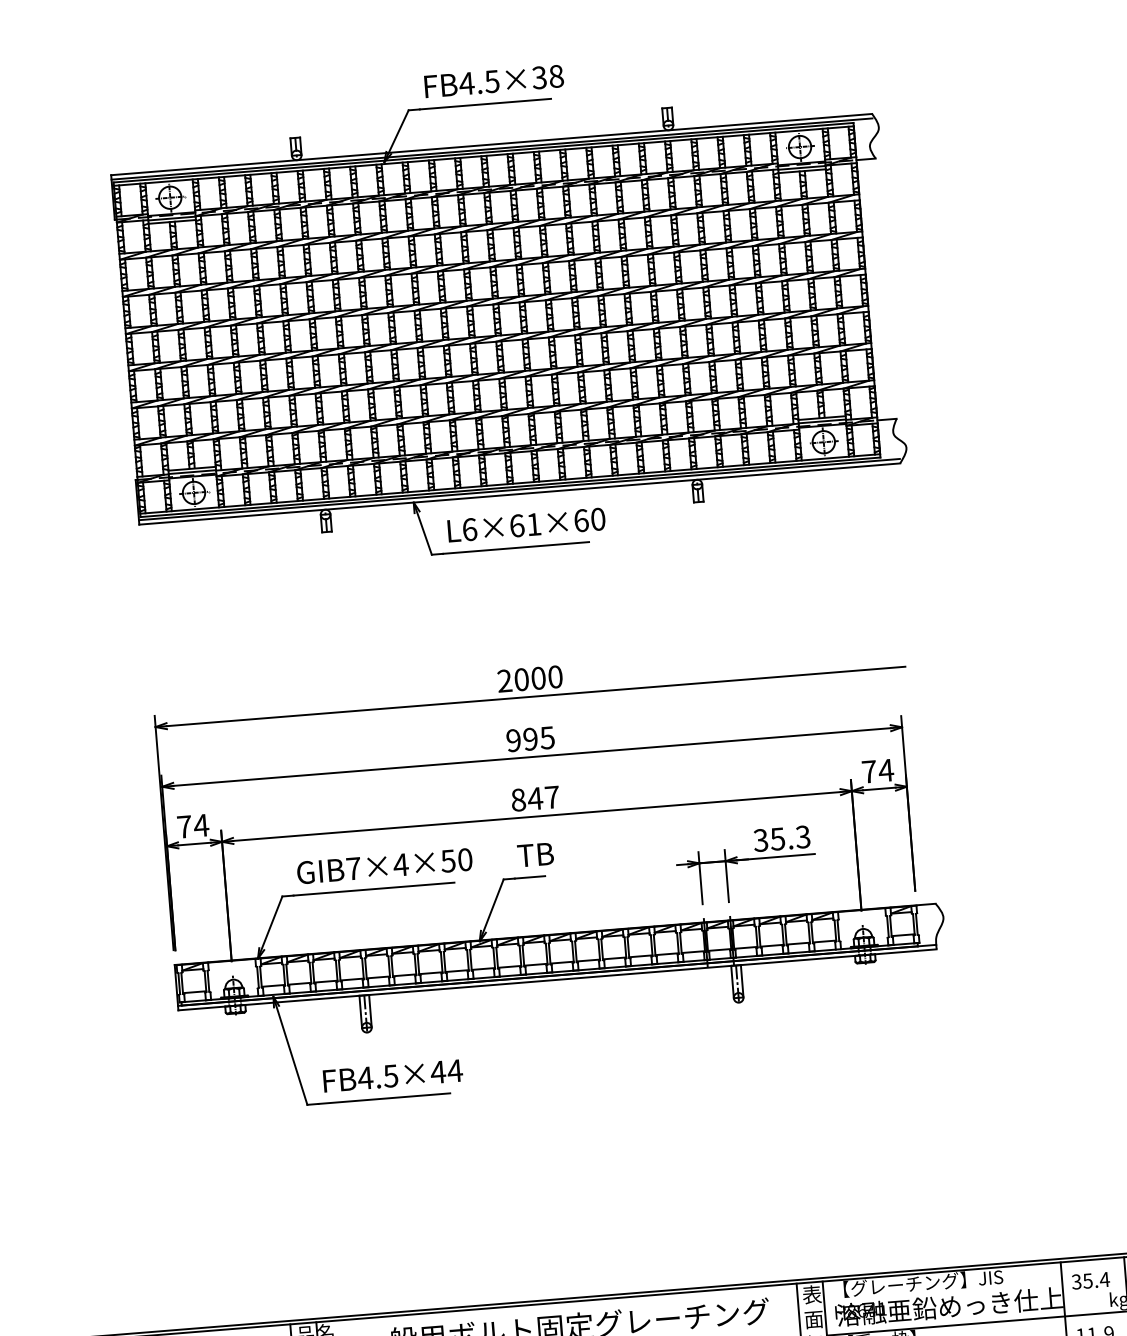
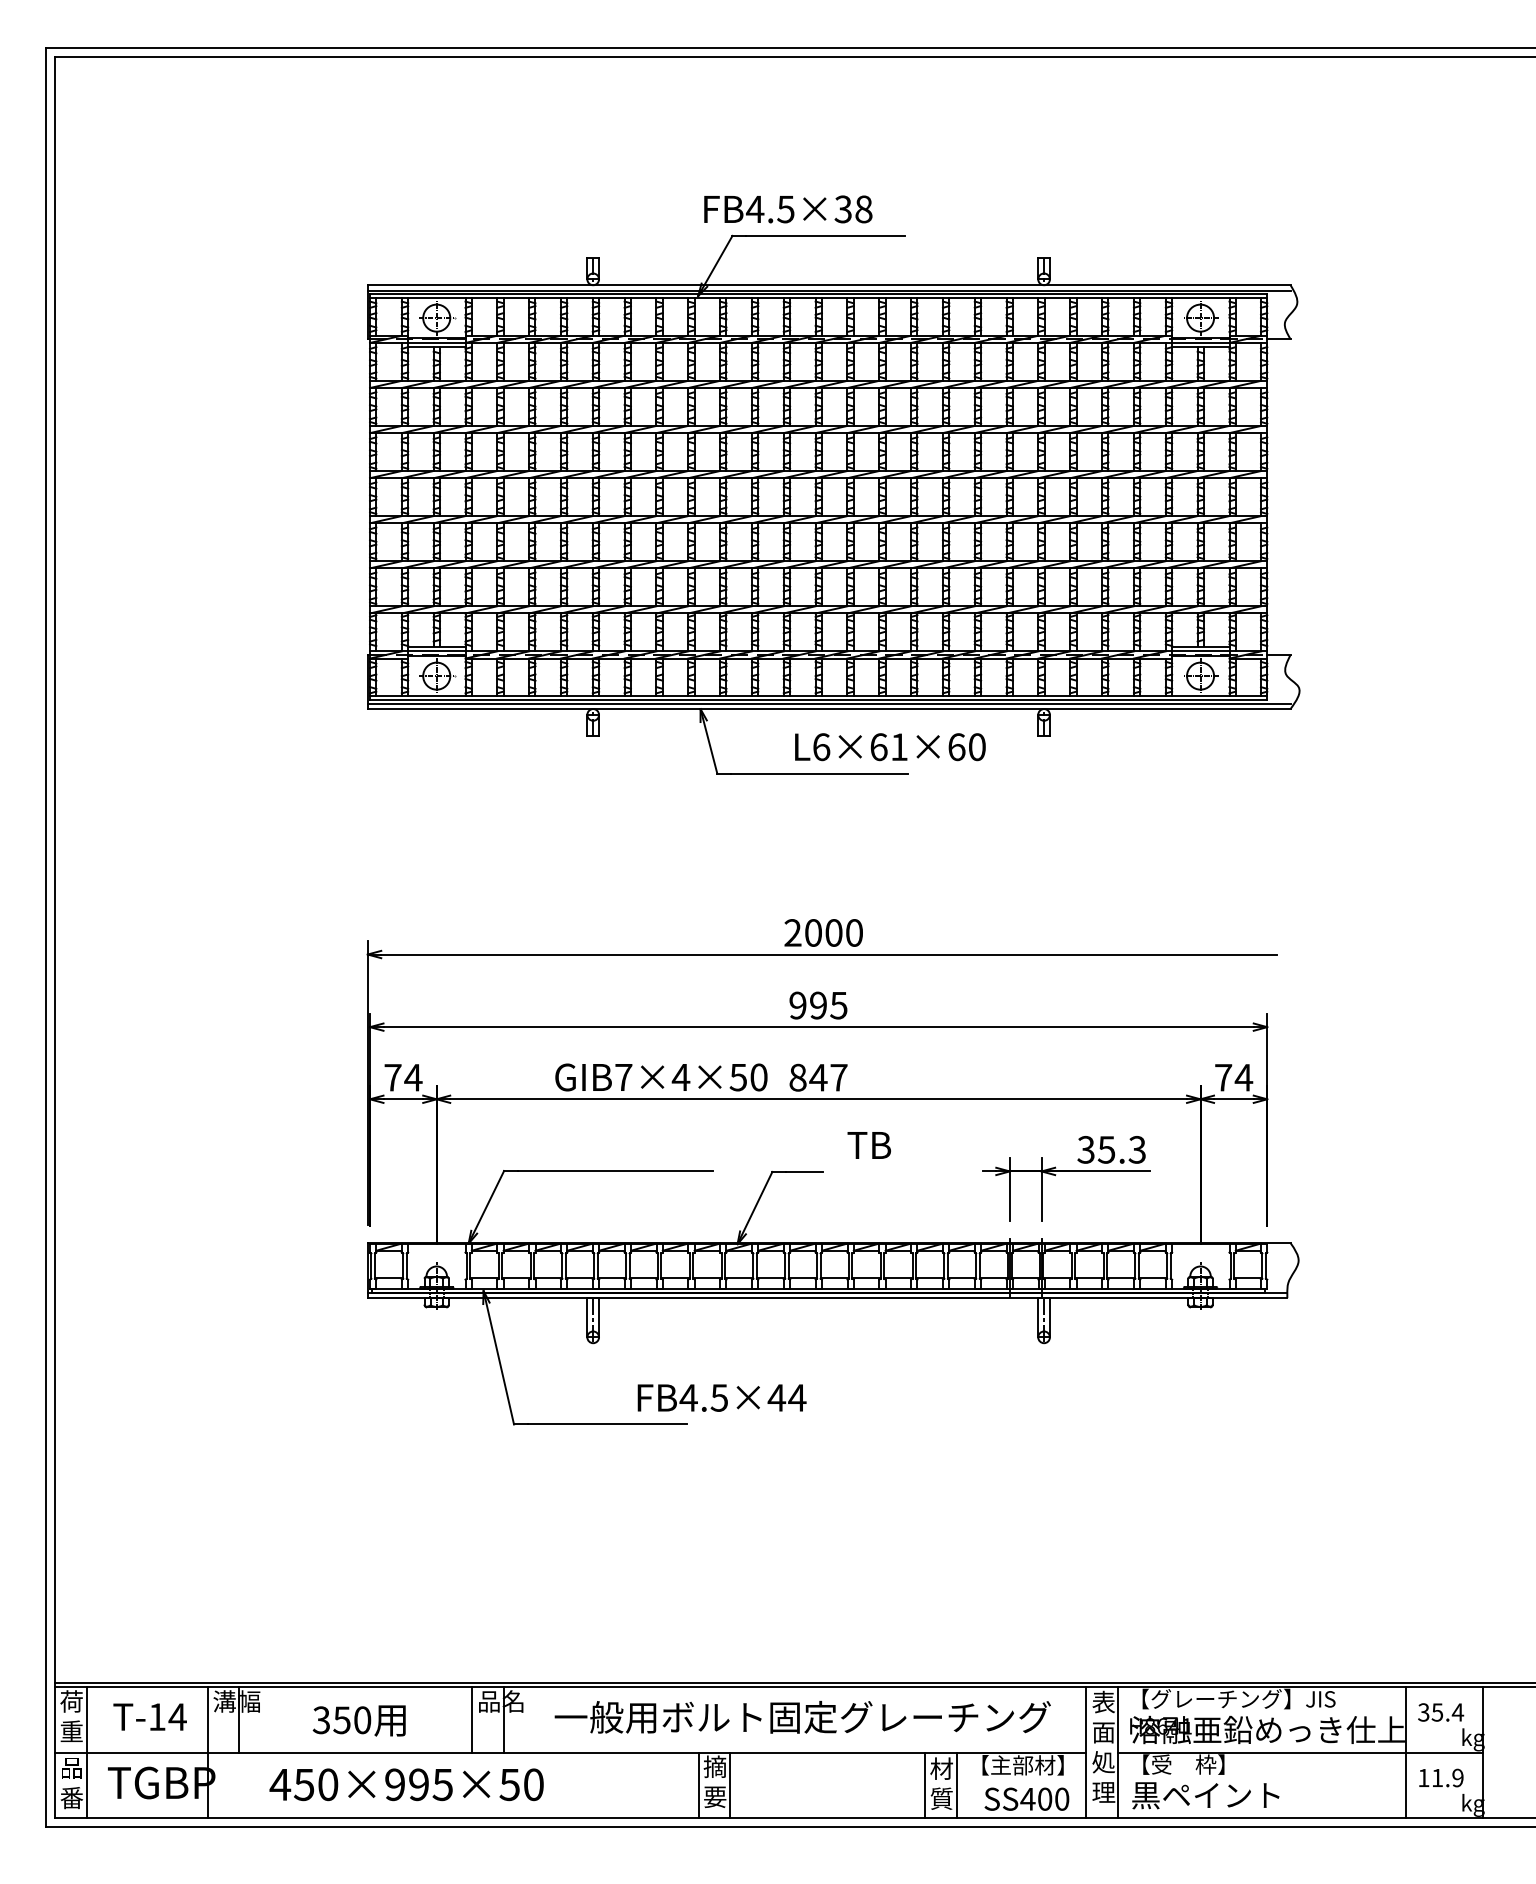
text: (494, 81) -> (788, 209), moved
text: (526, 525) -> (890, 747), moved
text: (534, 855) -> (868, 1145), moved
text: (384, 866) -> (661, 1077), moved
text: (392, 1075) -> (721, 1397), moved

